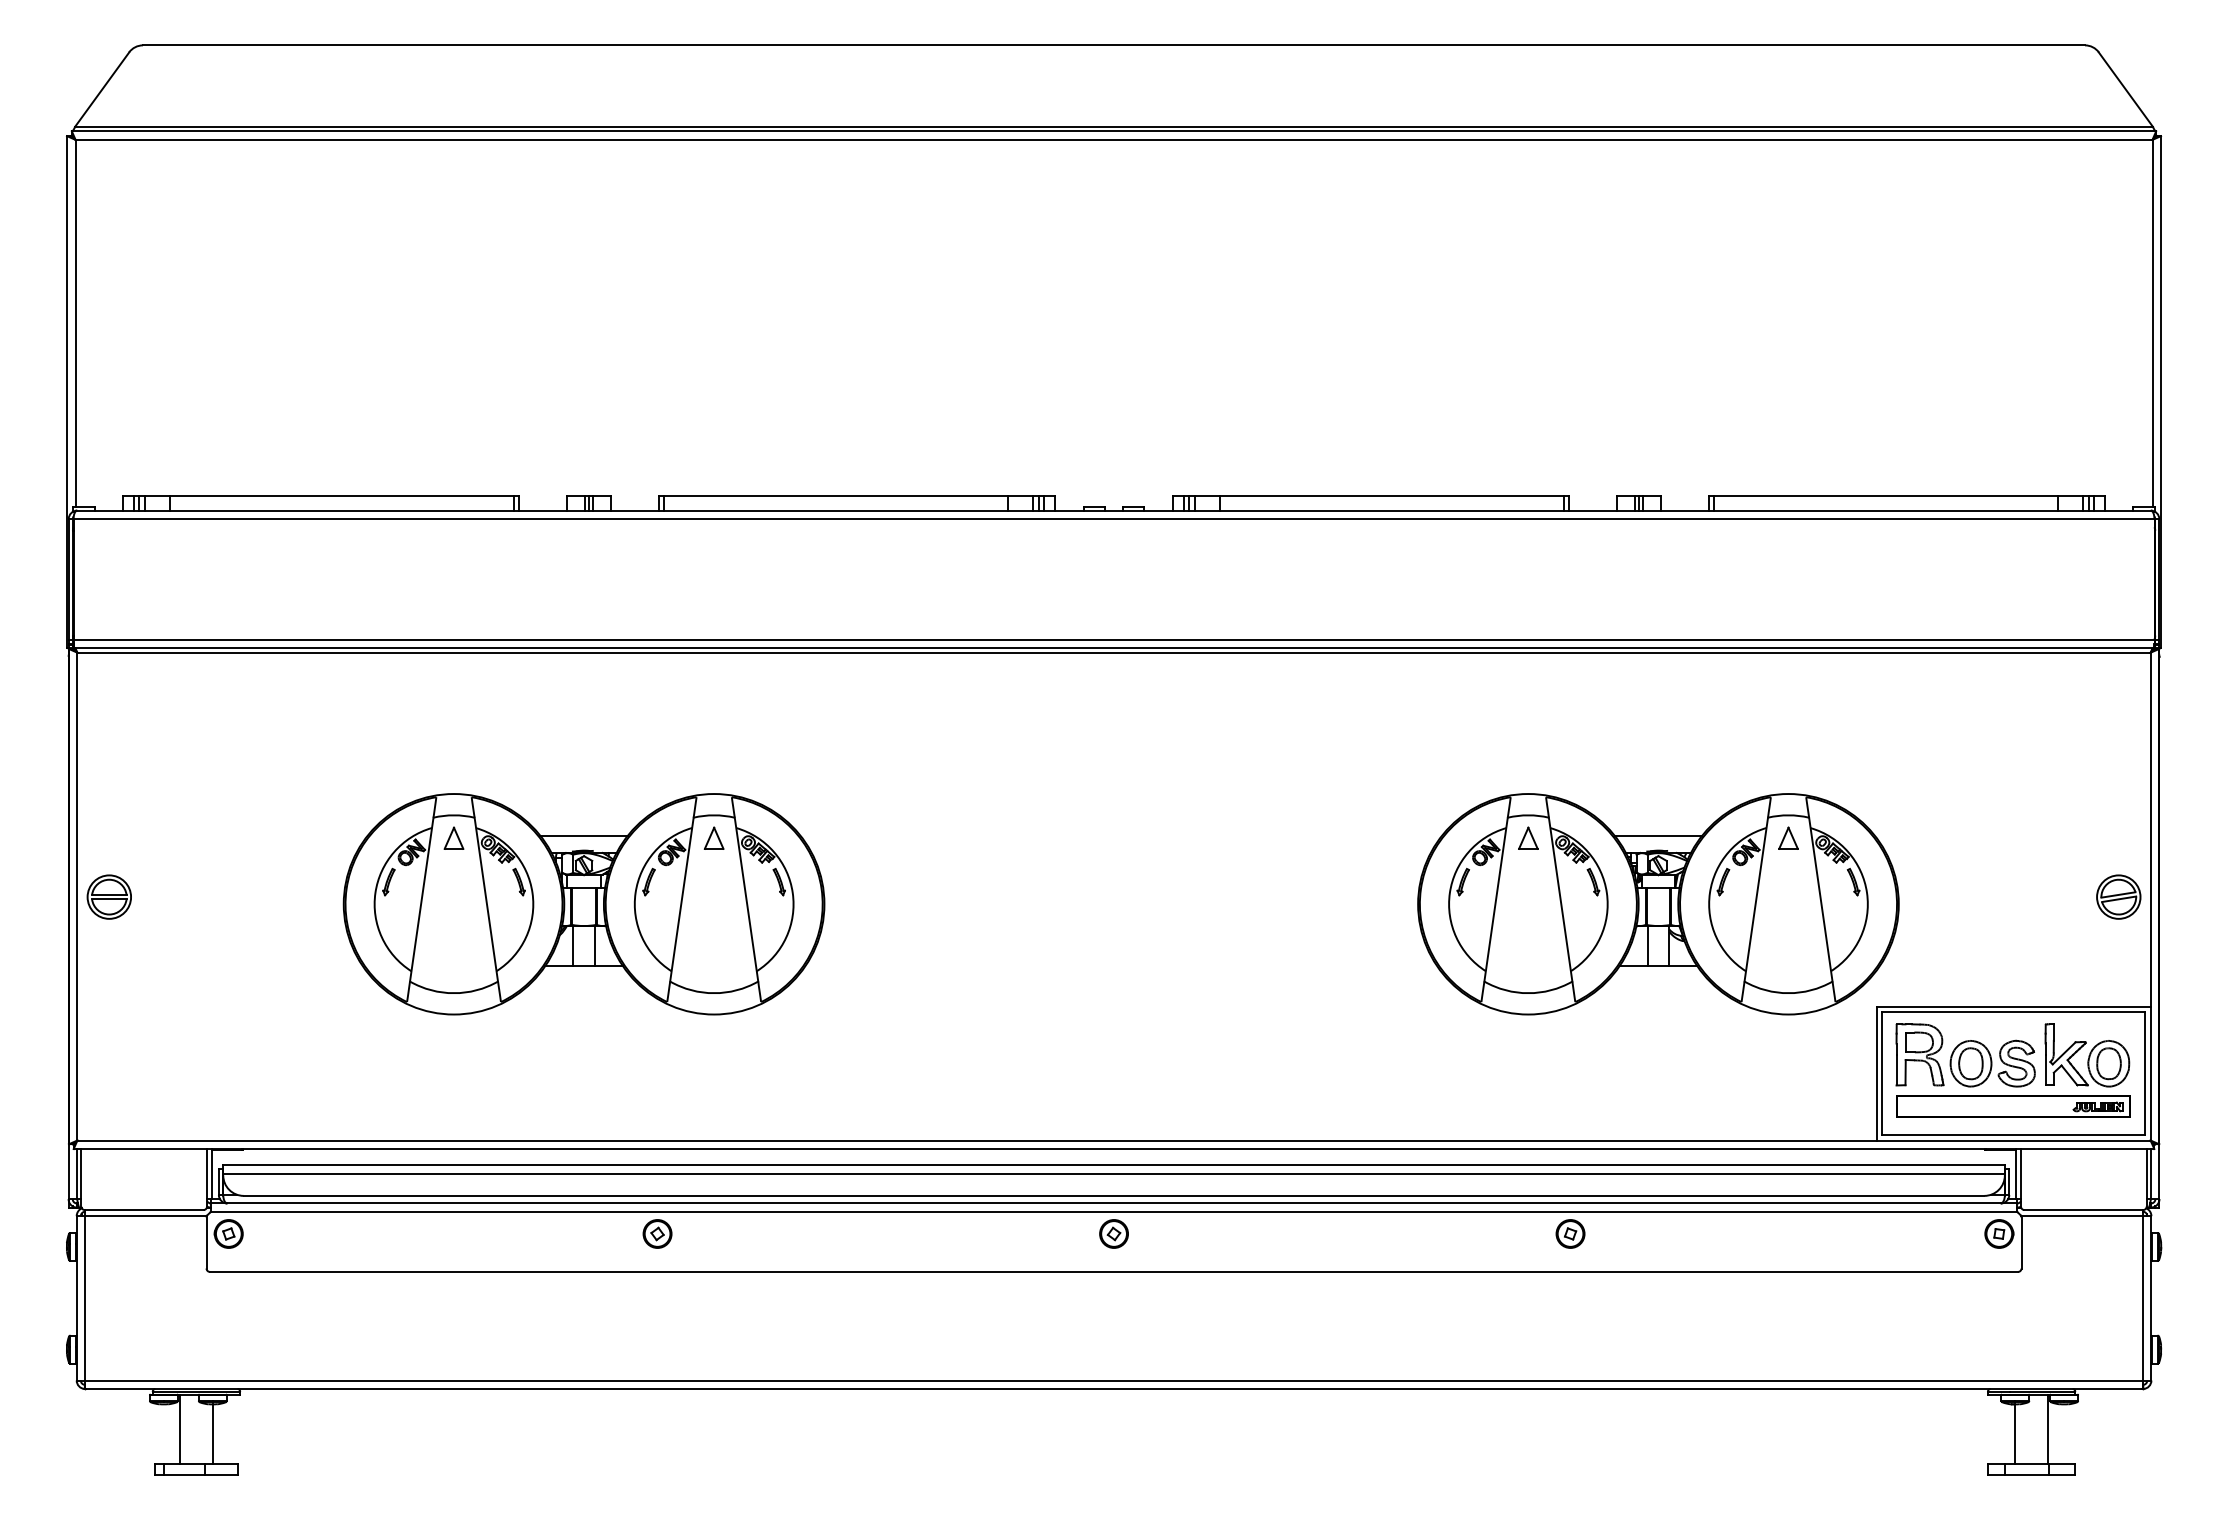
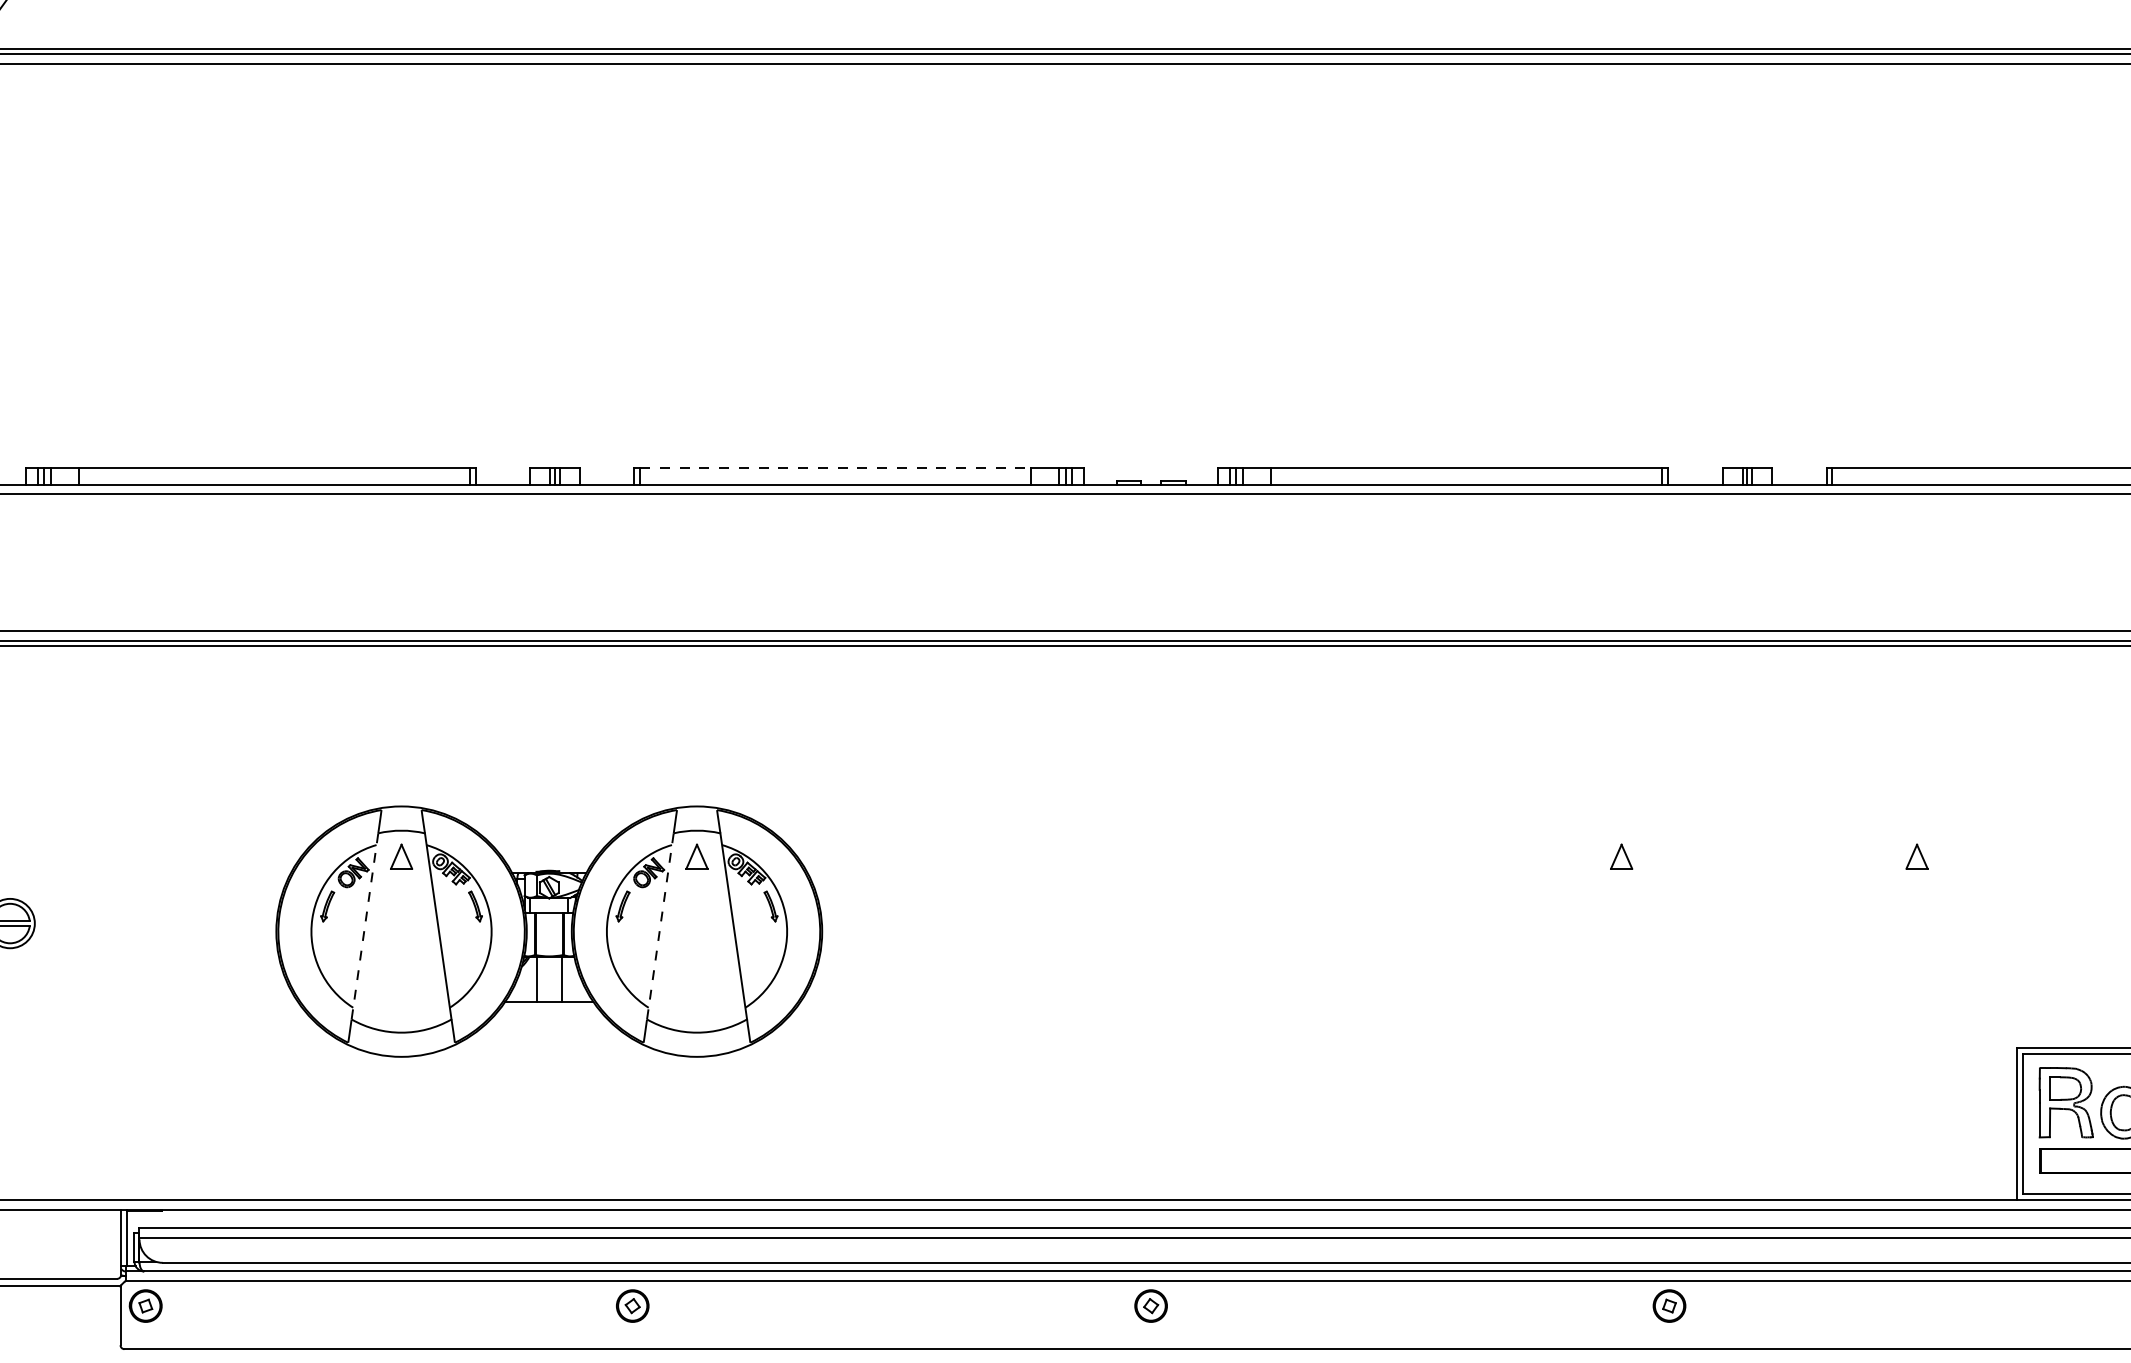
line: (836, 496) -> (835, 468), solid -> dashed
line: (583, 835) -> (548, 853), removed
line: (421, 899) -> (364, 926), solid -> dashed
line: (681, 899) -> (659, 926), solid -> dashed
part: (1658, 904) -> (1769, 931), removed

